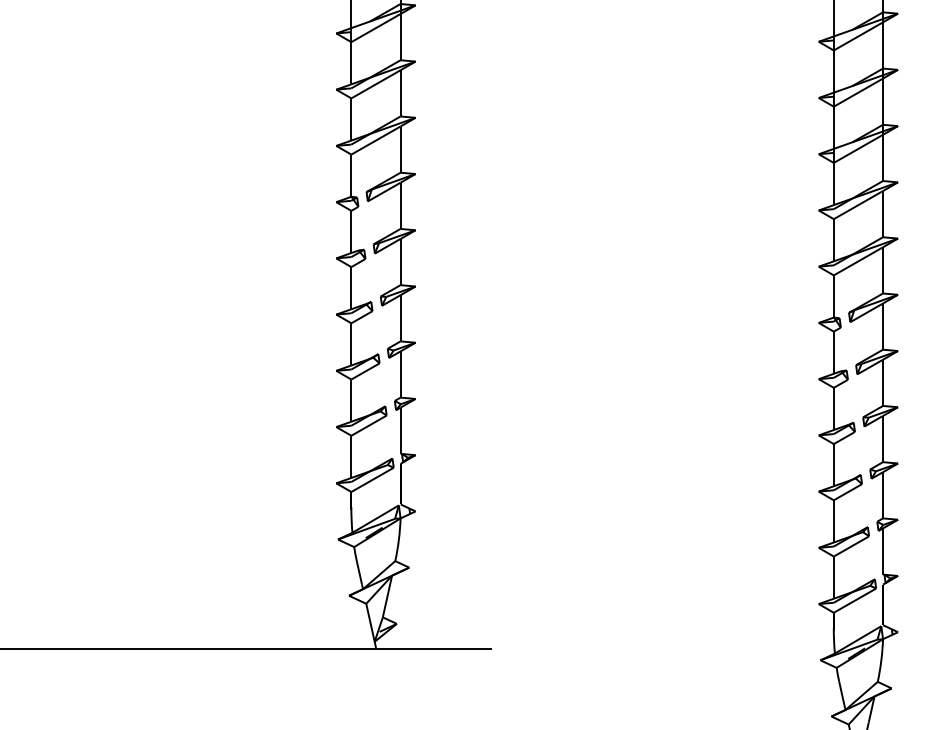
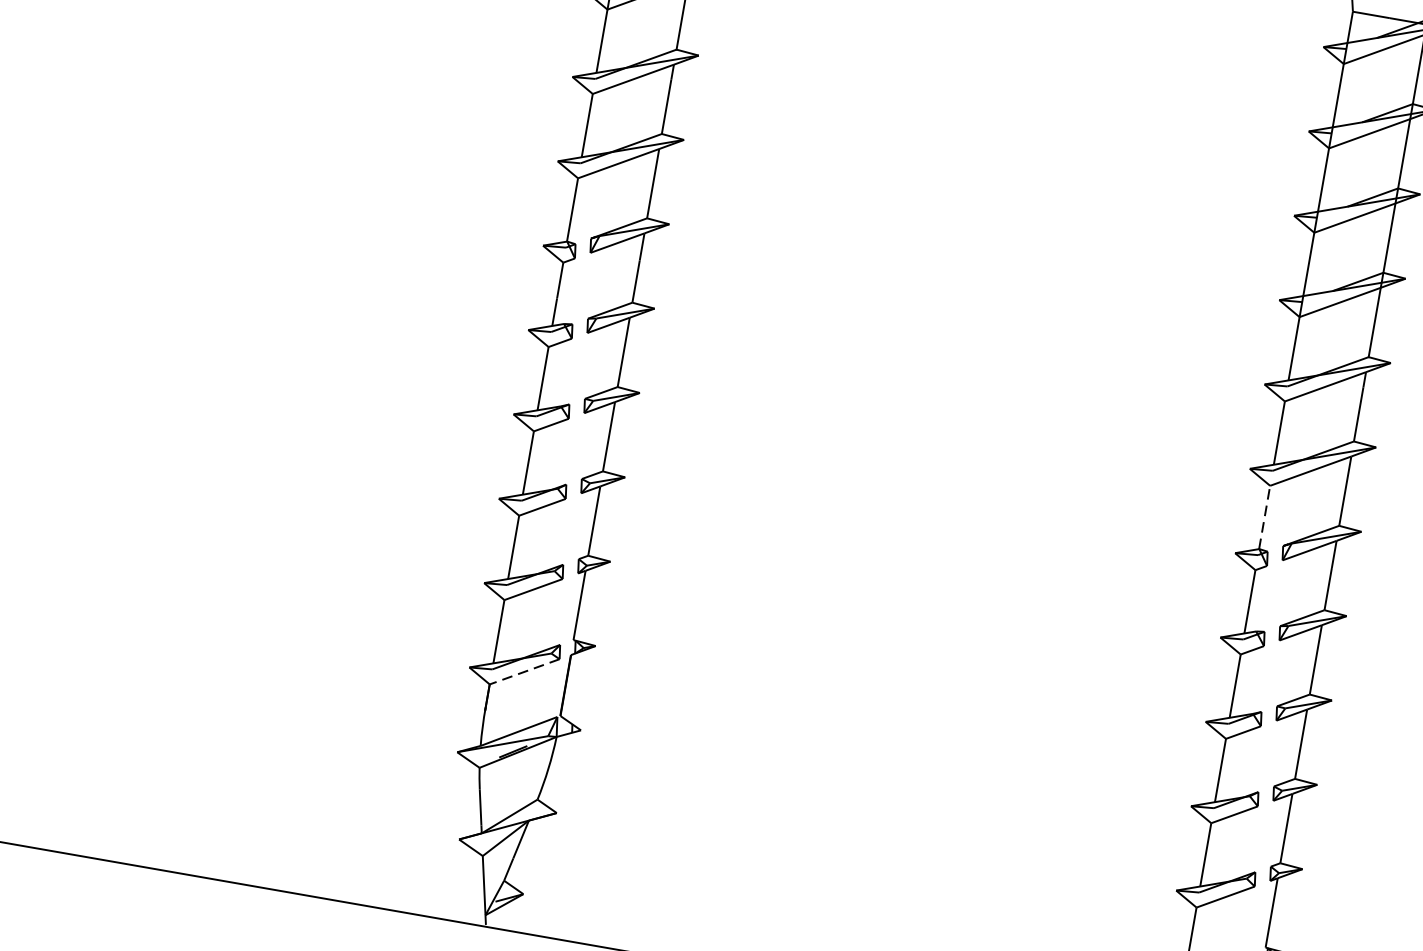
line: (833, 296) -> (1264, 517), solid -> dashed
line: (372, 480) -> (524, 672), solid -> dashed

